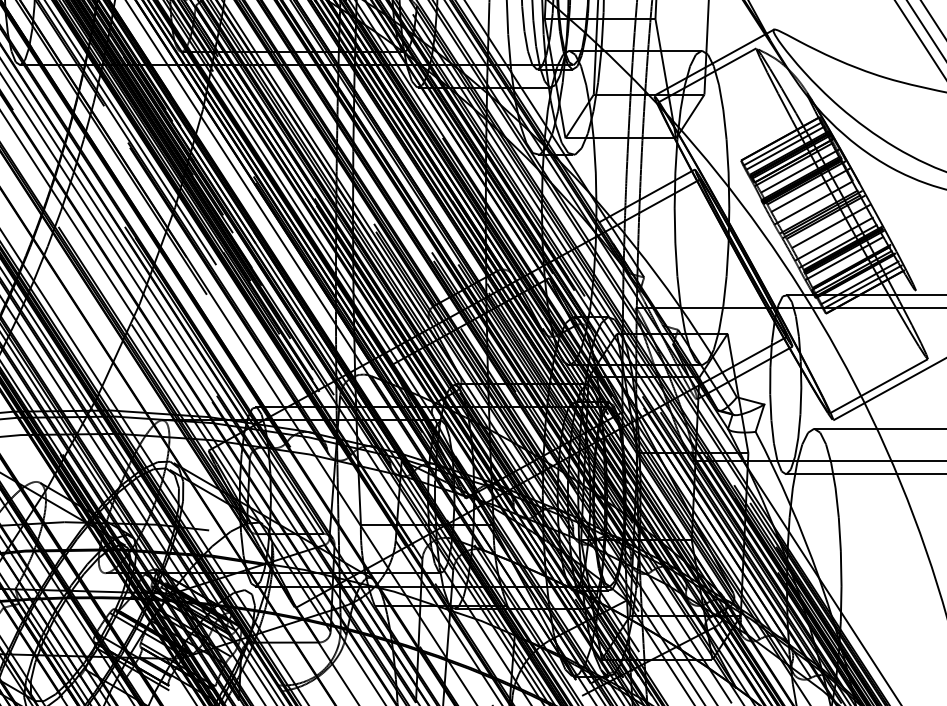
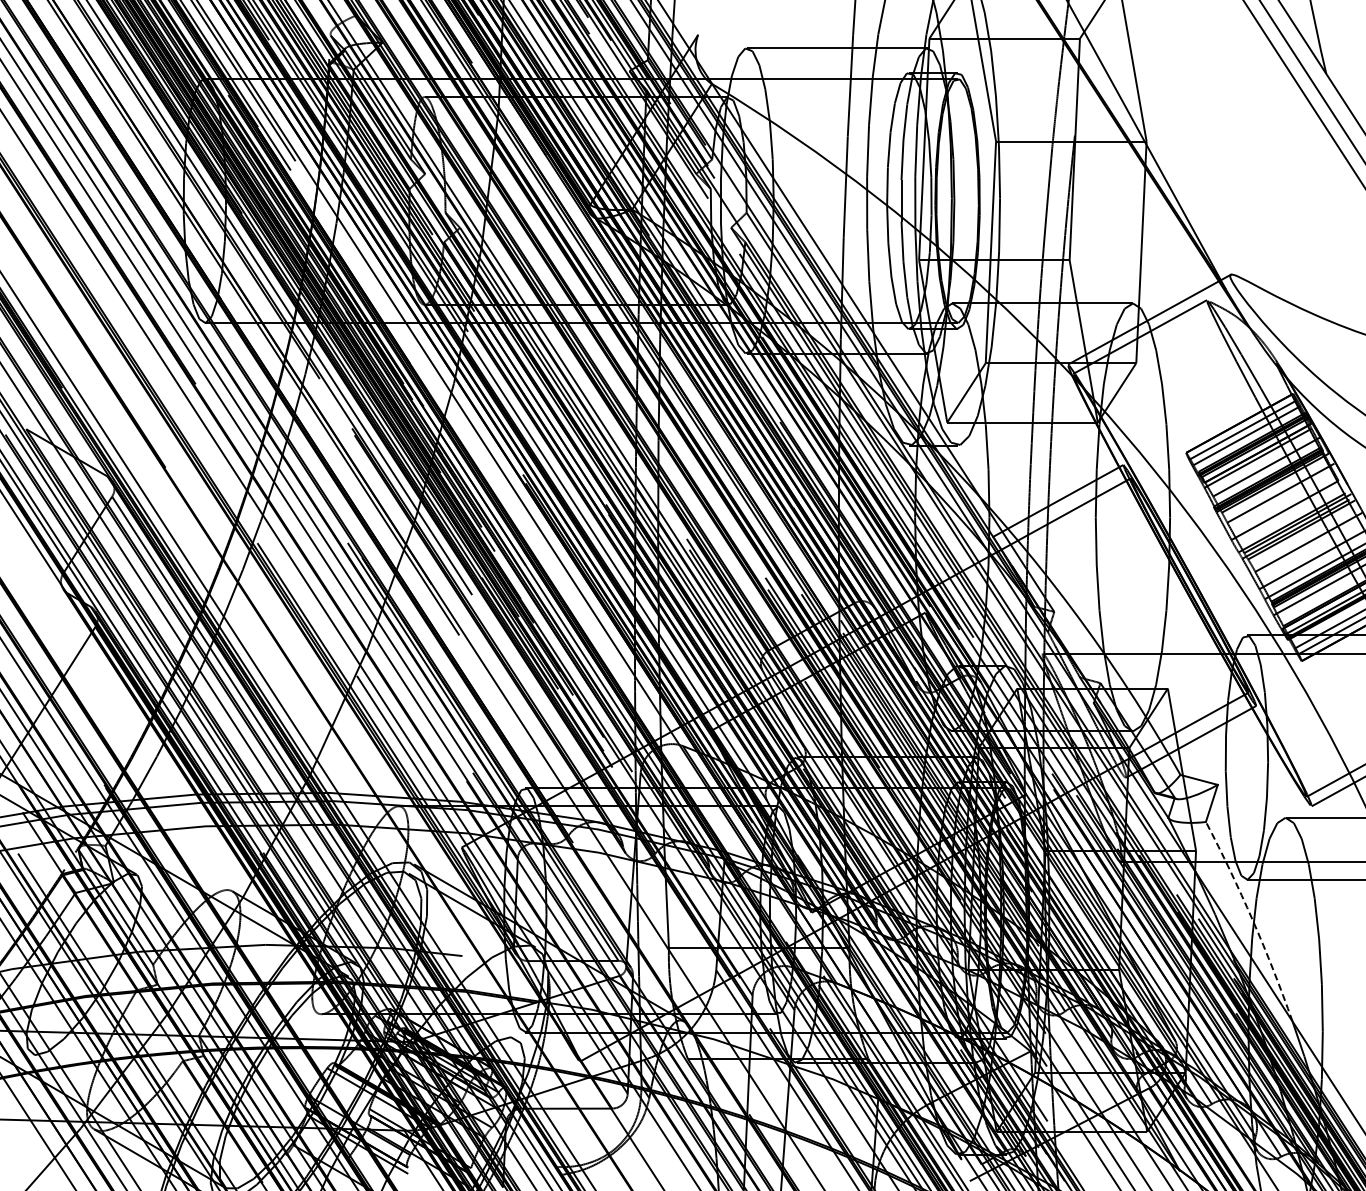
arc: (789, 504) -> (1252, 920), solid -> dashed

